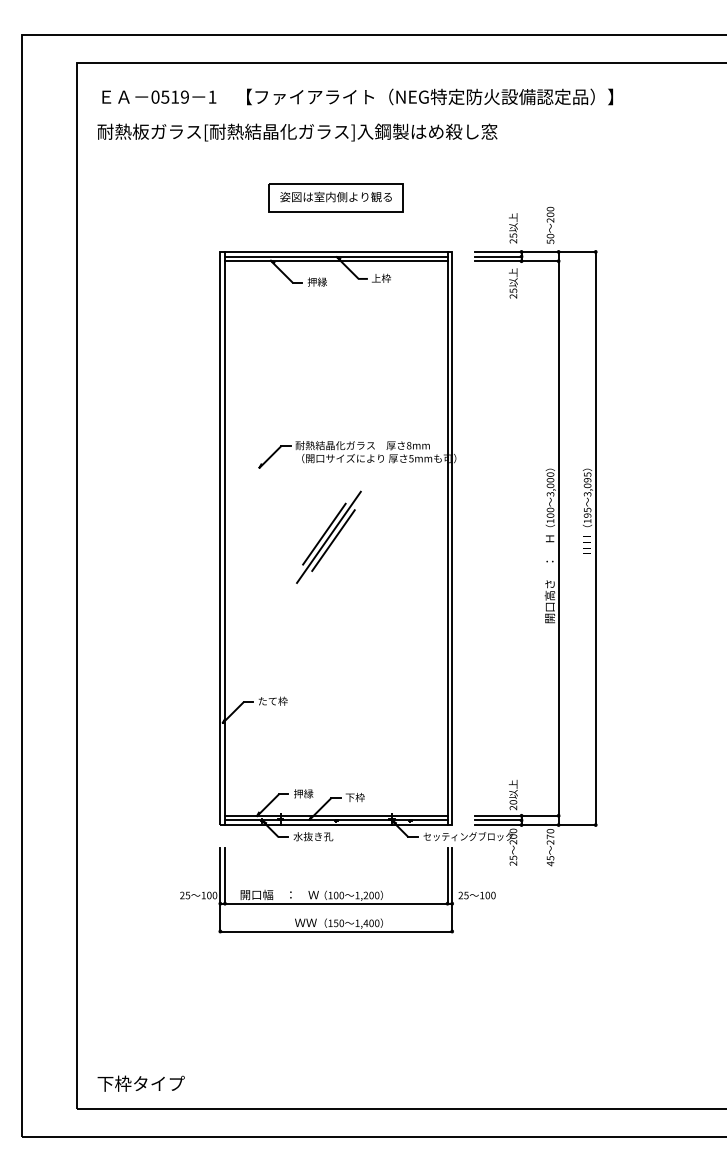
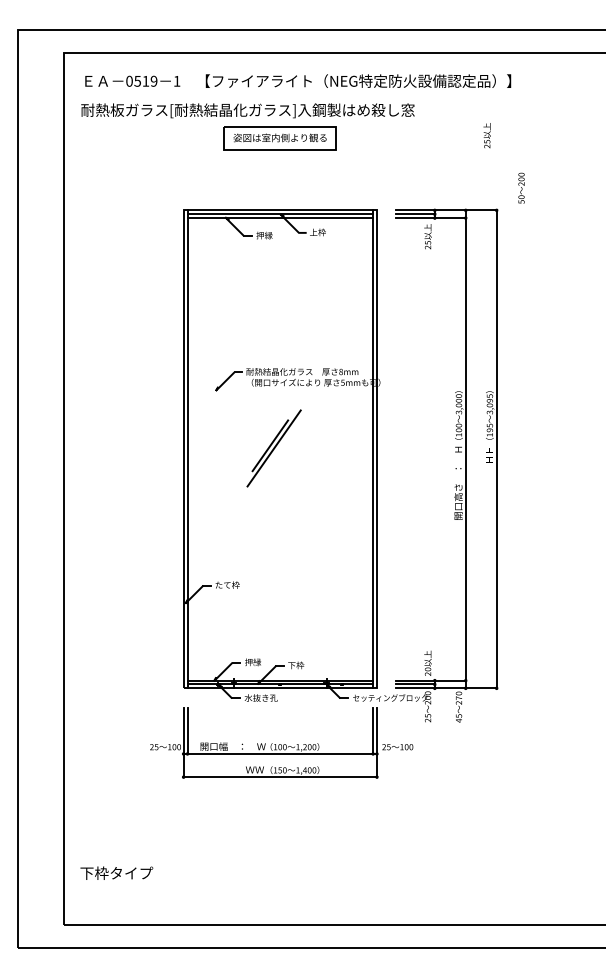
part: (335, 197) -> (279, 138), moved
text: (550, 224) -> (521, 187), moved
text: (513, 228) -> (487, 135), moved
line: (333, 540) -> (277, 451), removed
text: (140, 1083) -> (116, 873), moved

